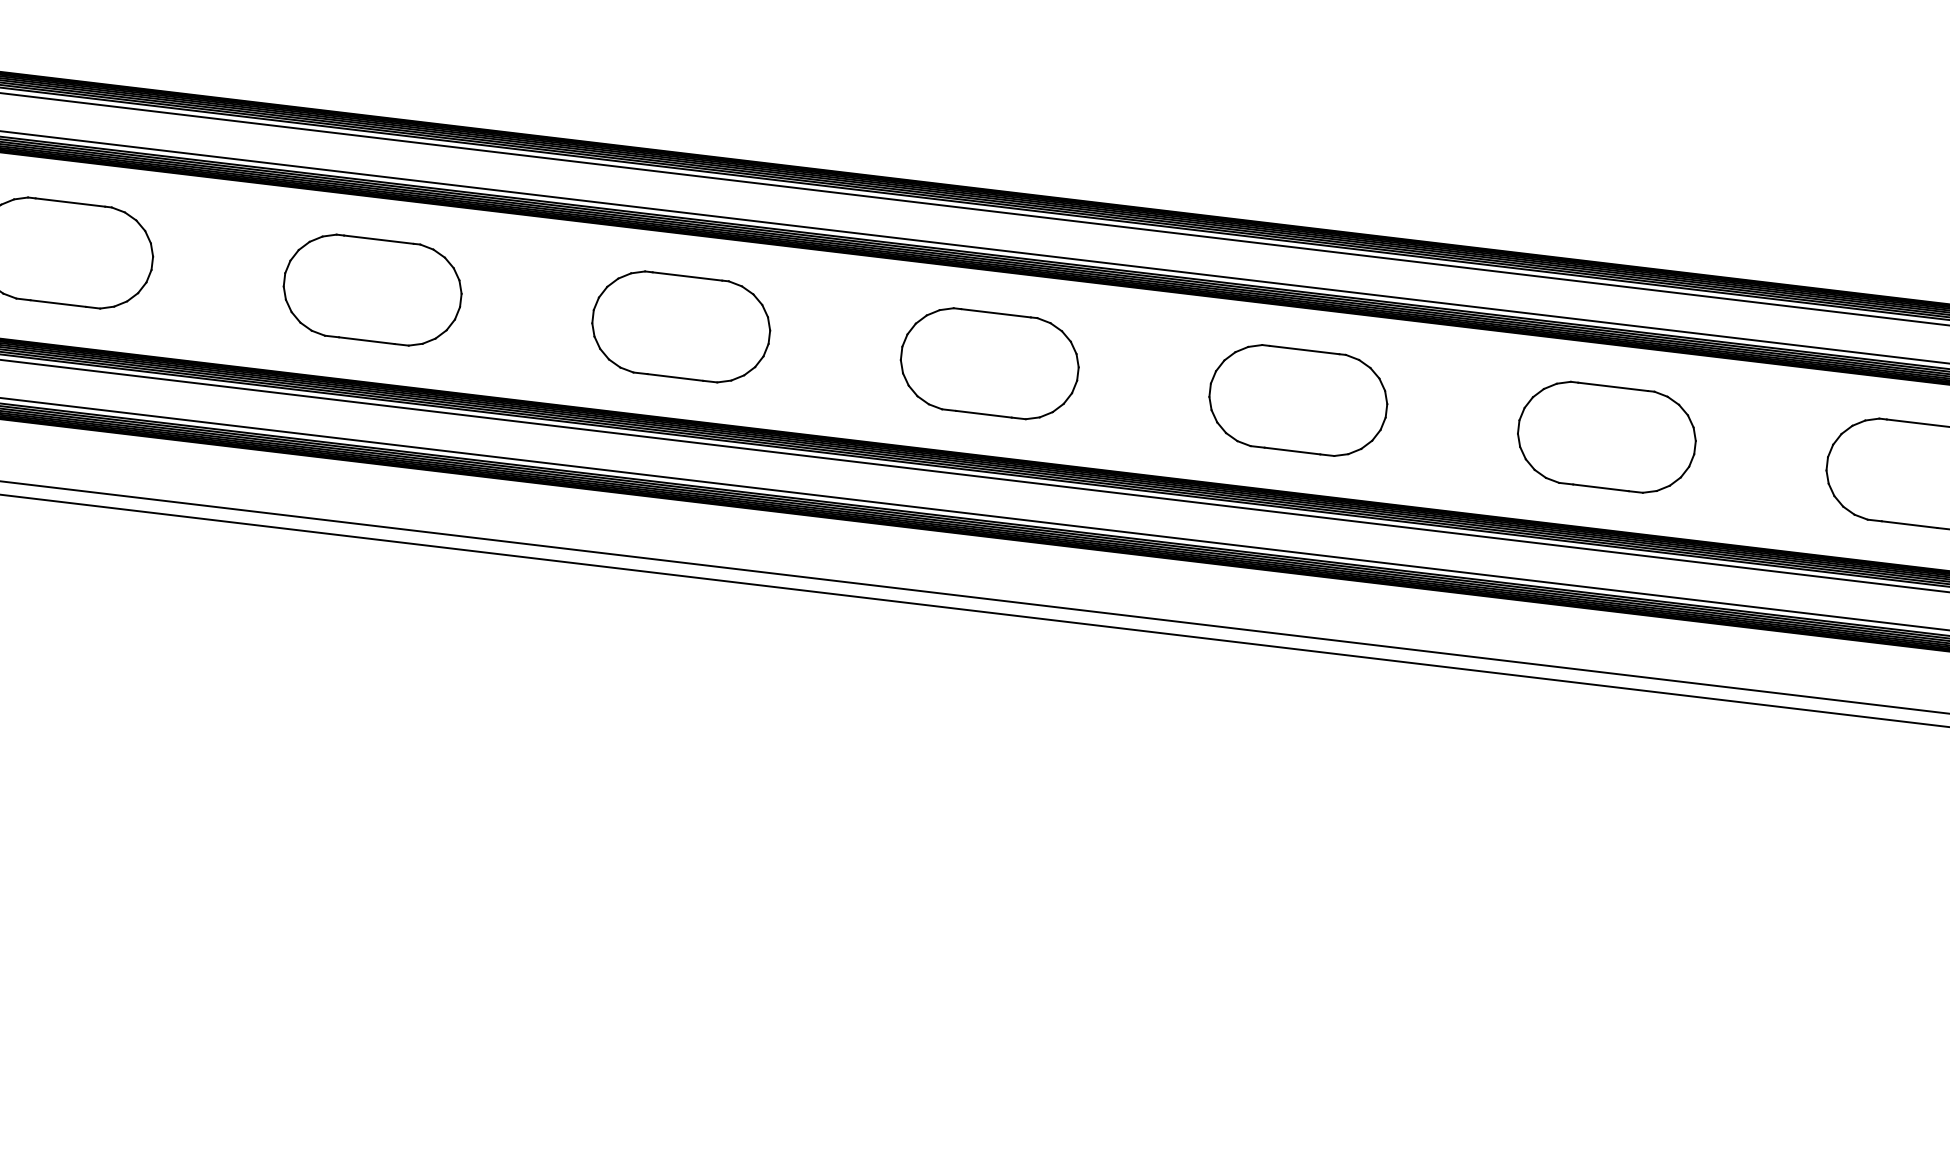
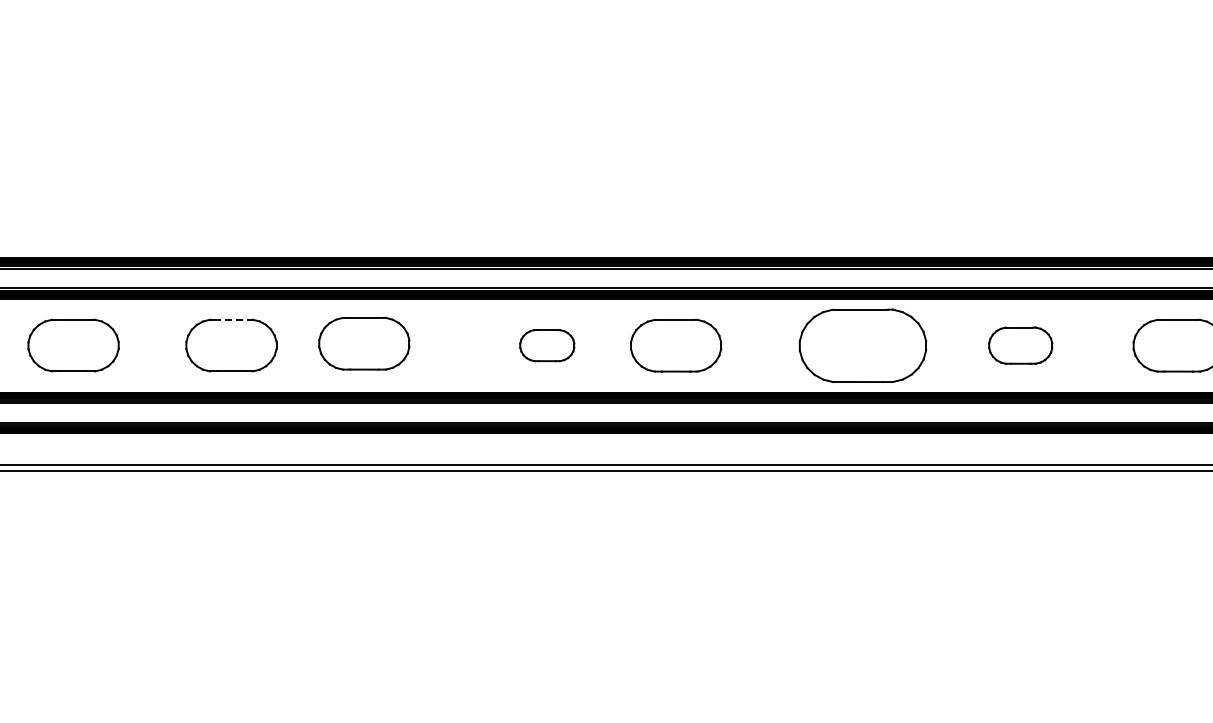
line: (70, 202) -> (231, 319), solid -> dashed
part: (372, 289) -> (364, 343), moved
part: (681, 326) -> (547, 345), size x0.6
part: (990, 363) -> (676, 345), moved
part: (1297, 399) -> (862, 345), size x1.4
part: (1606, 436) -> (1020, 345), size x0.7

